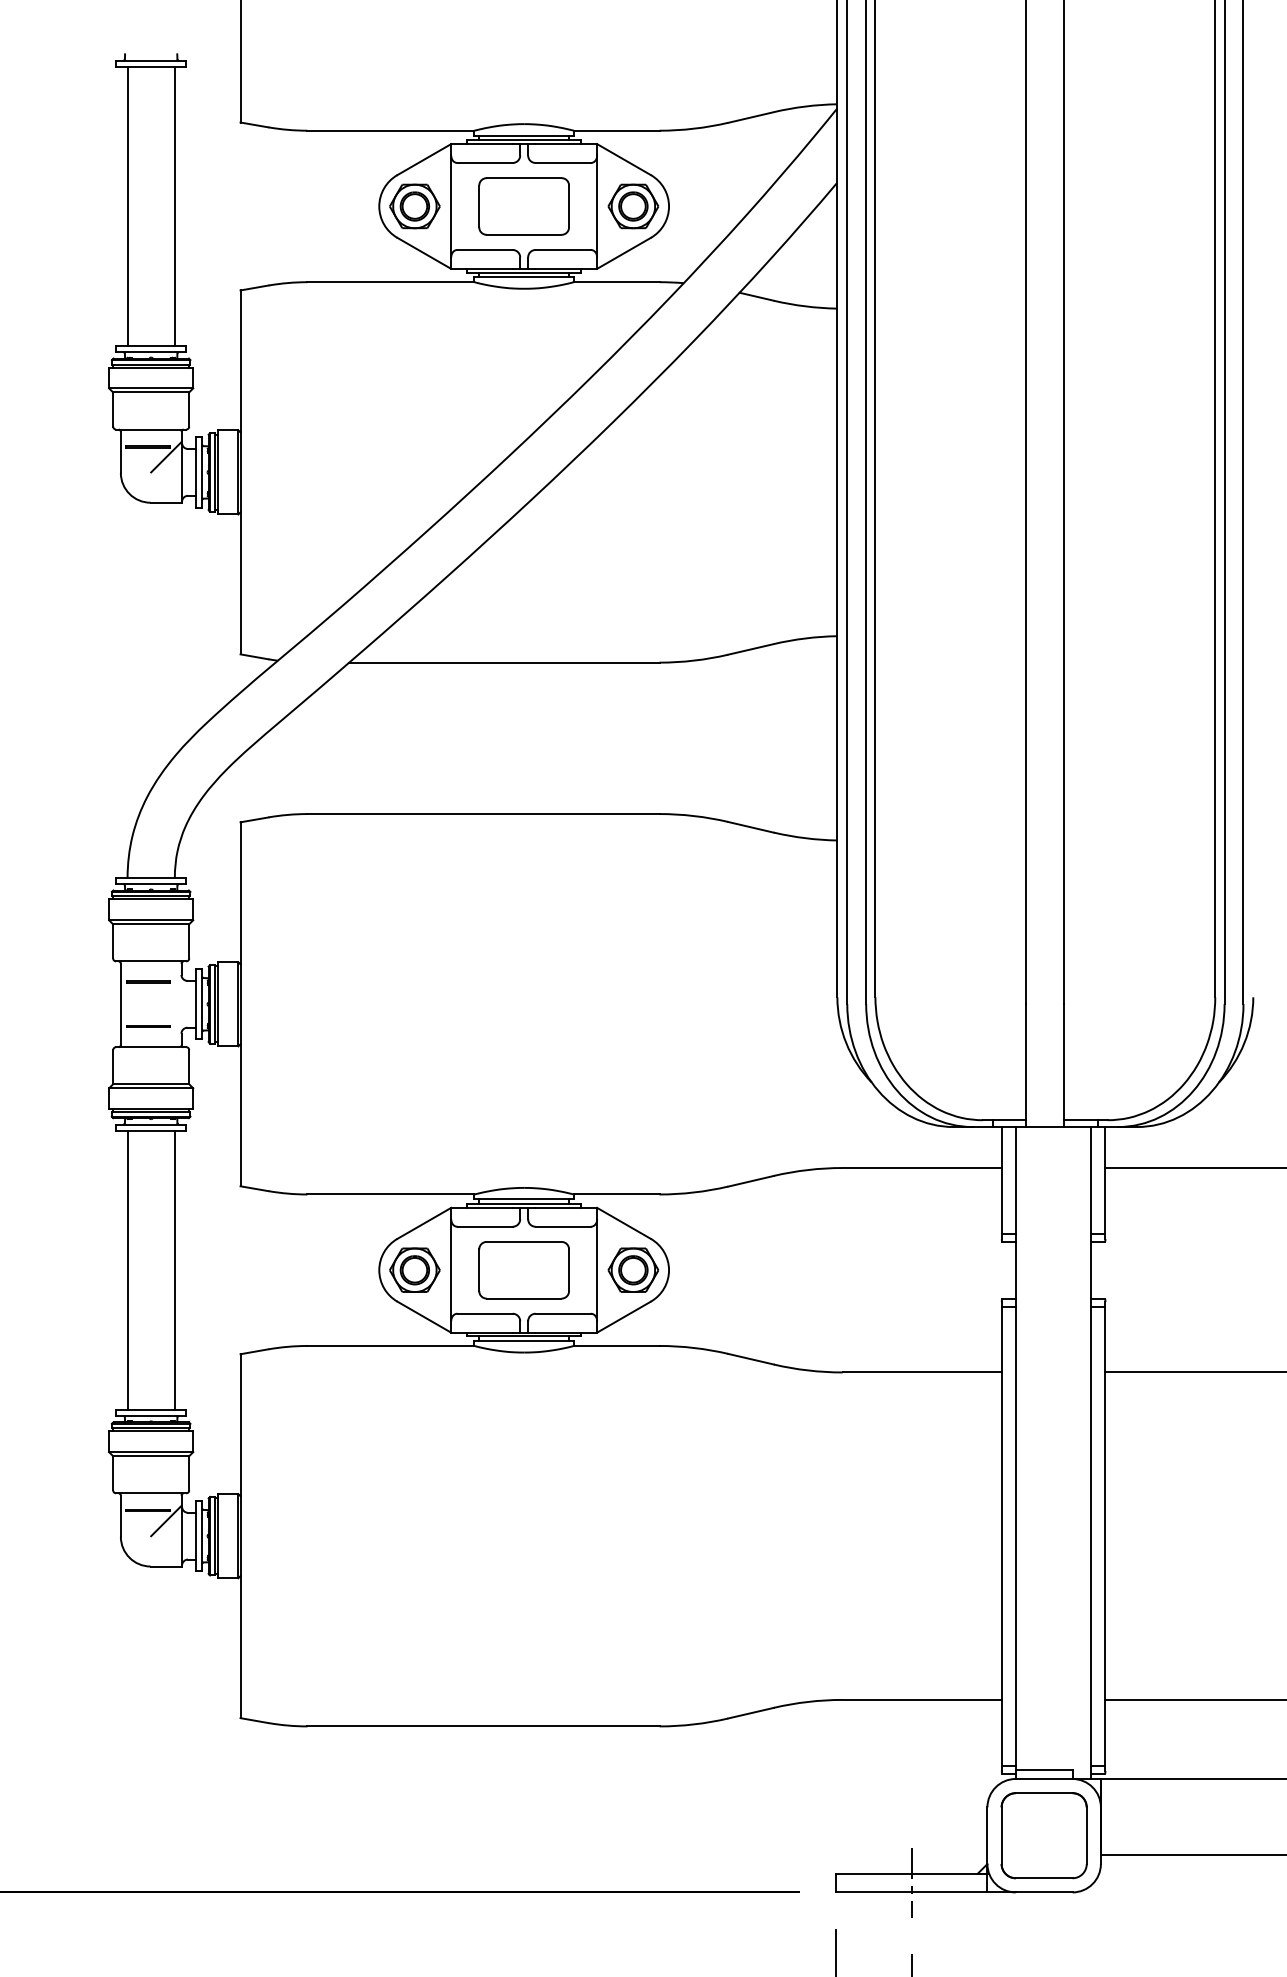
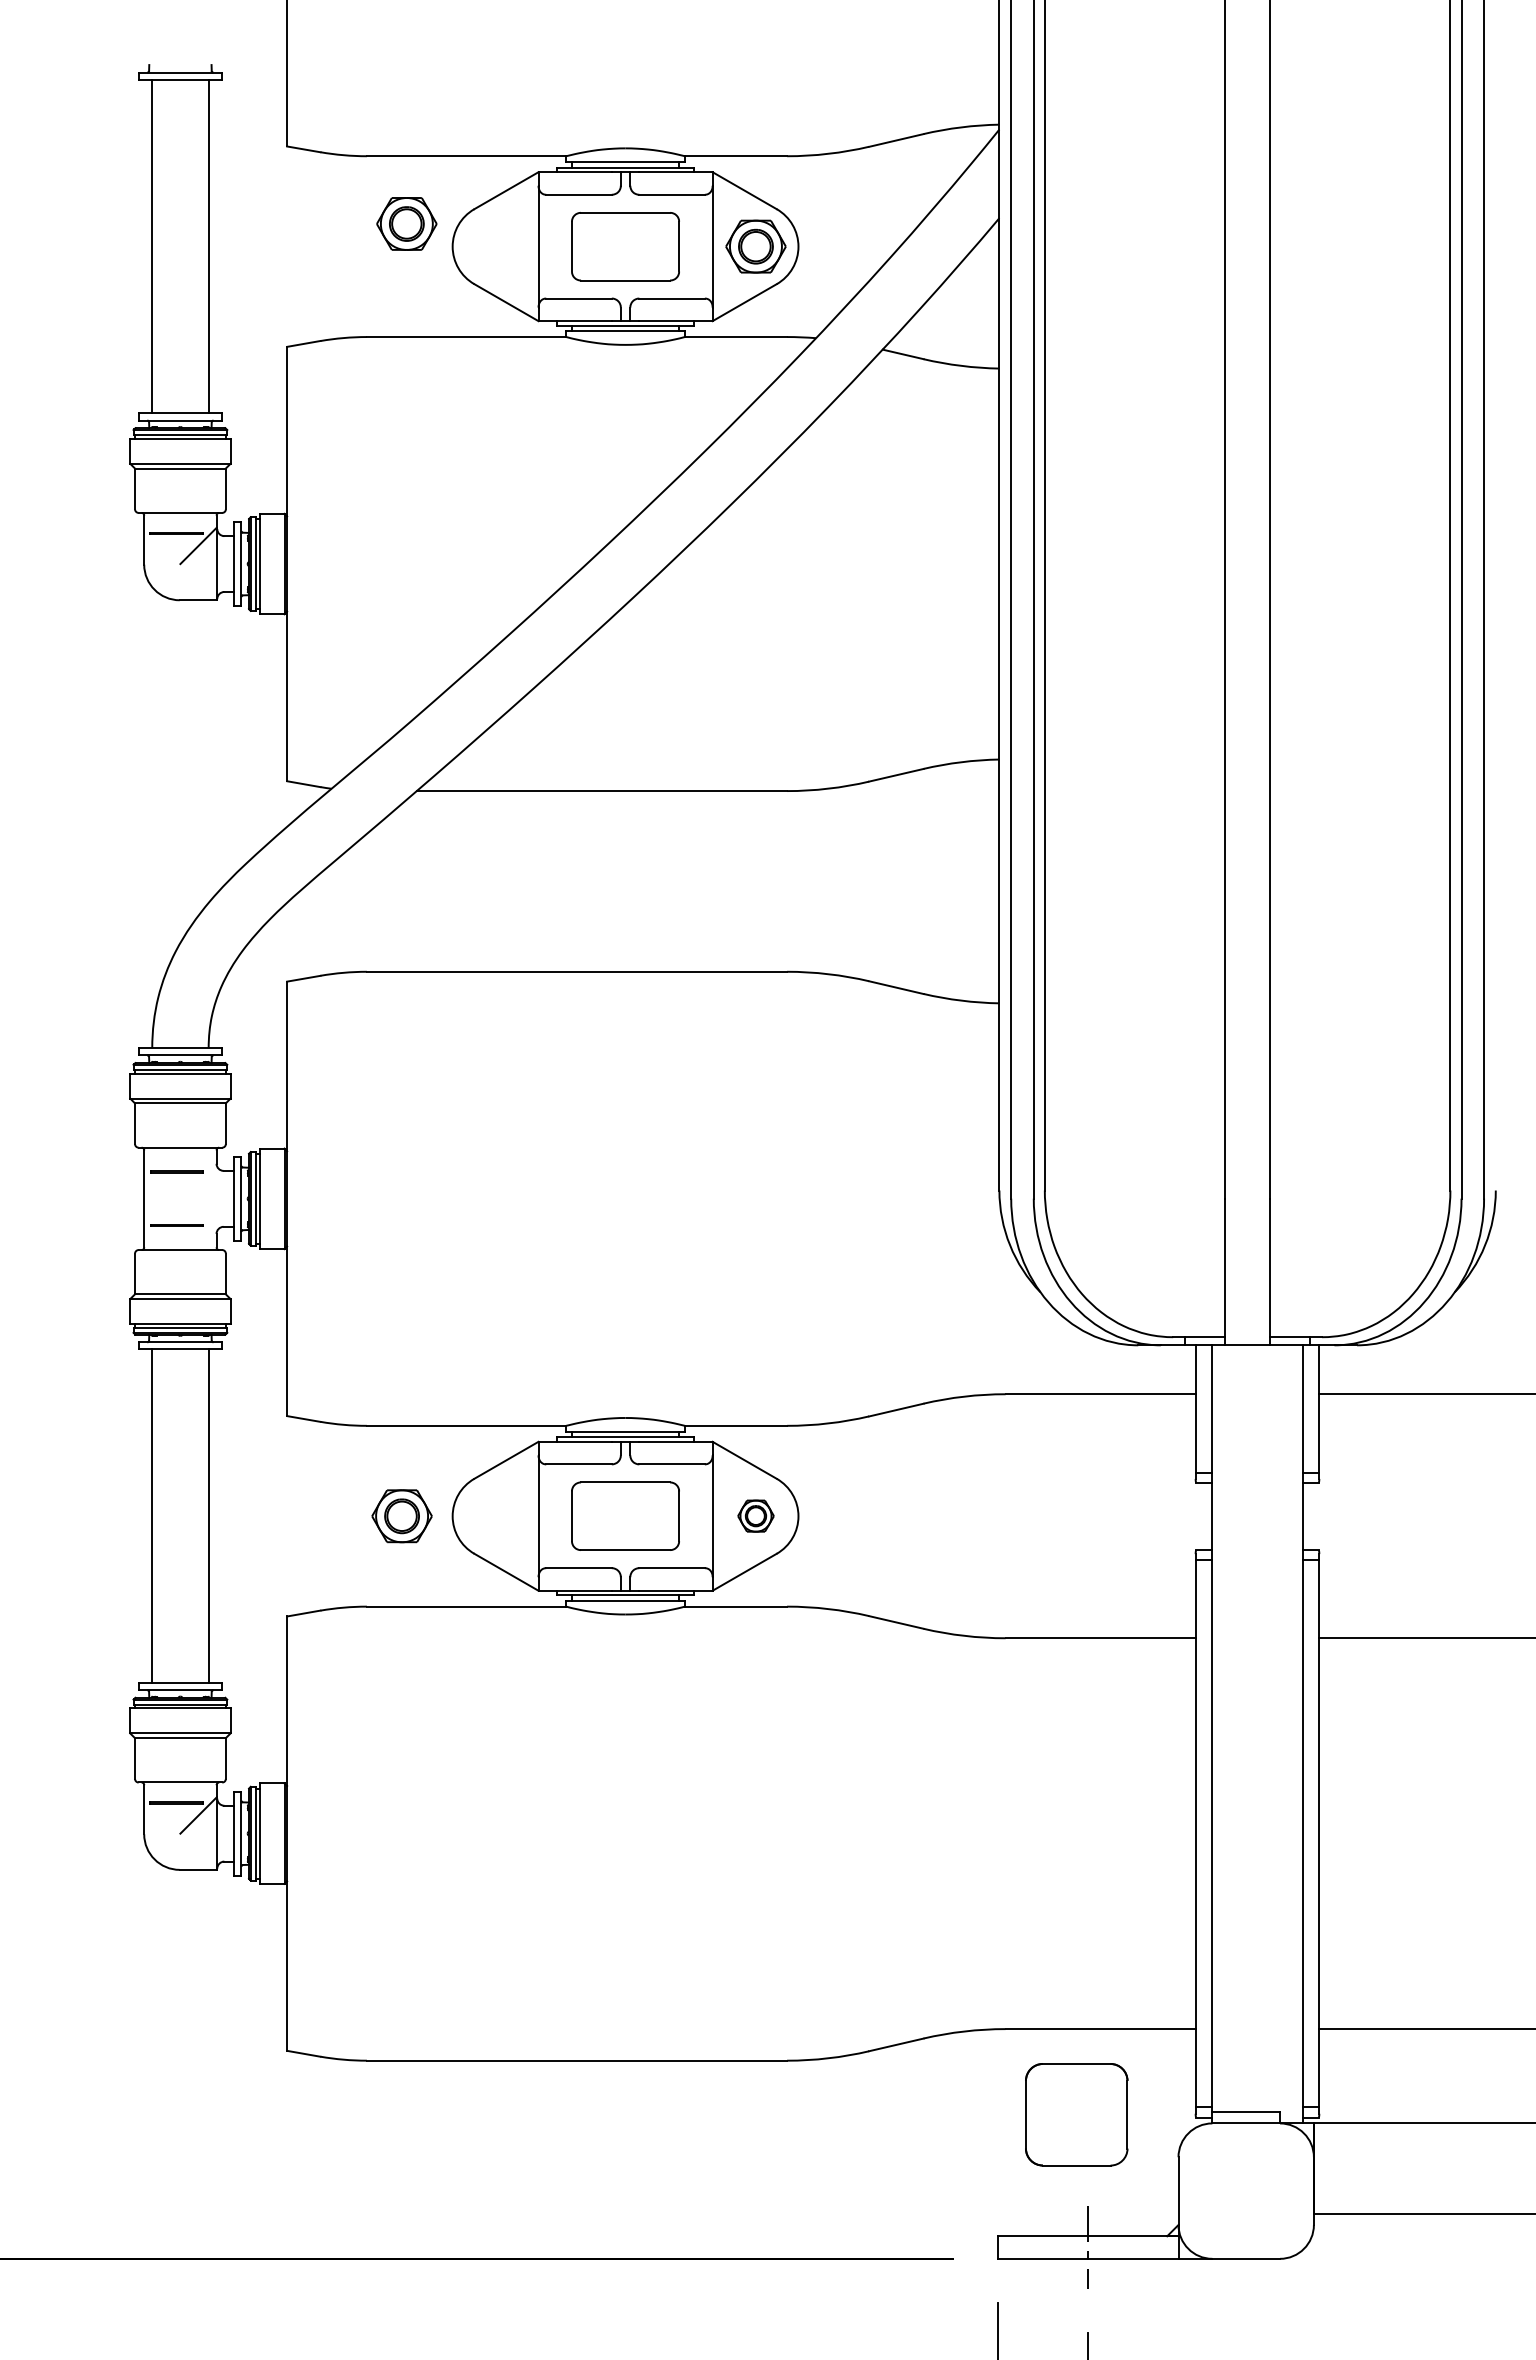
part: (414, 206) -> (406, 224), moved
part: (414, 1269) -> (401, 1515), moved
part: (633, 1269) -> (756, 1515), size x0.6
part: (1043, 1835) -> (1075, 2114), moved

